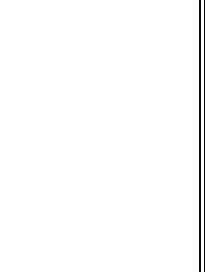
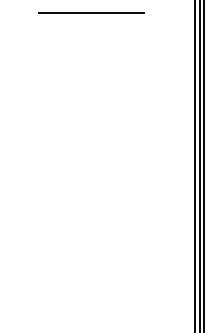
line: (97, 34) -> (91, 13), added

